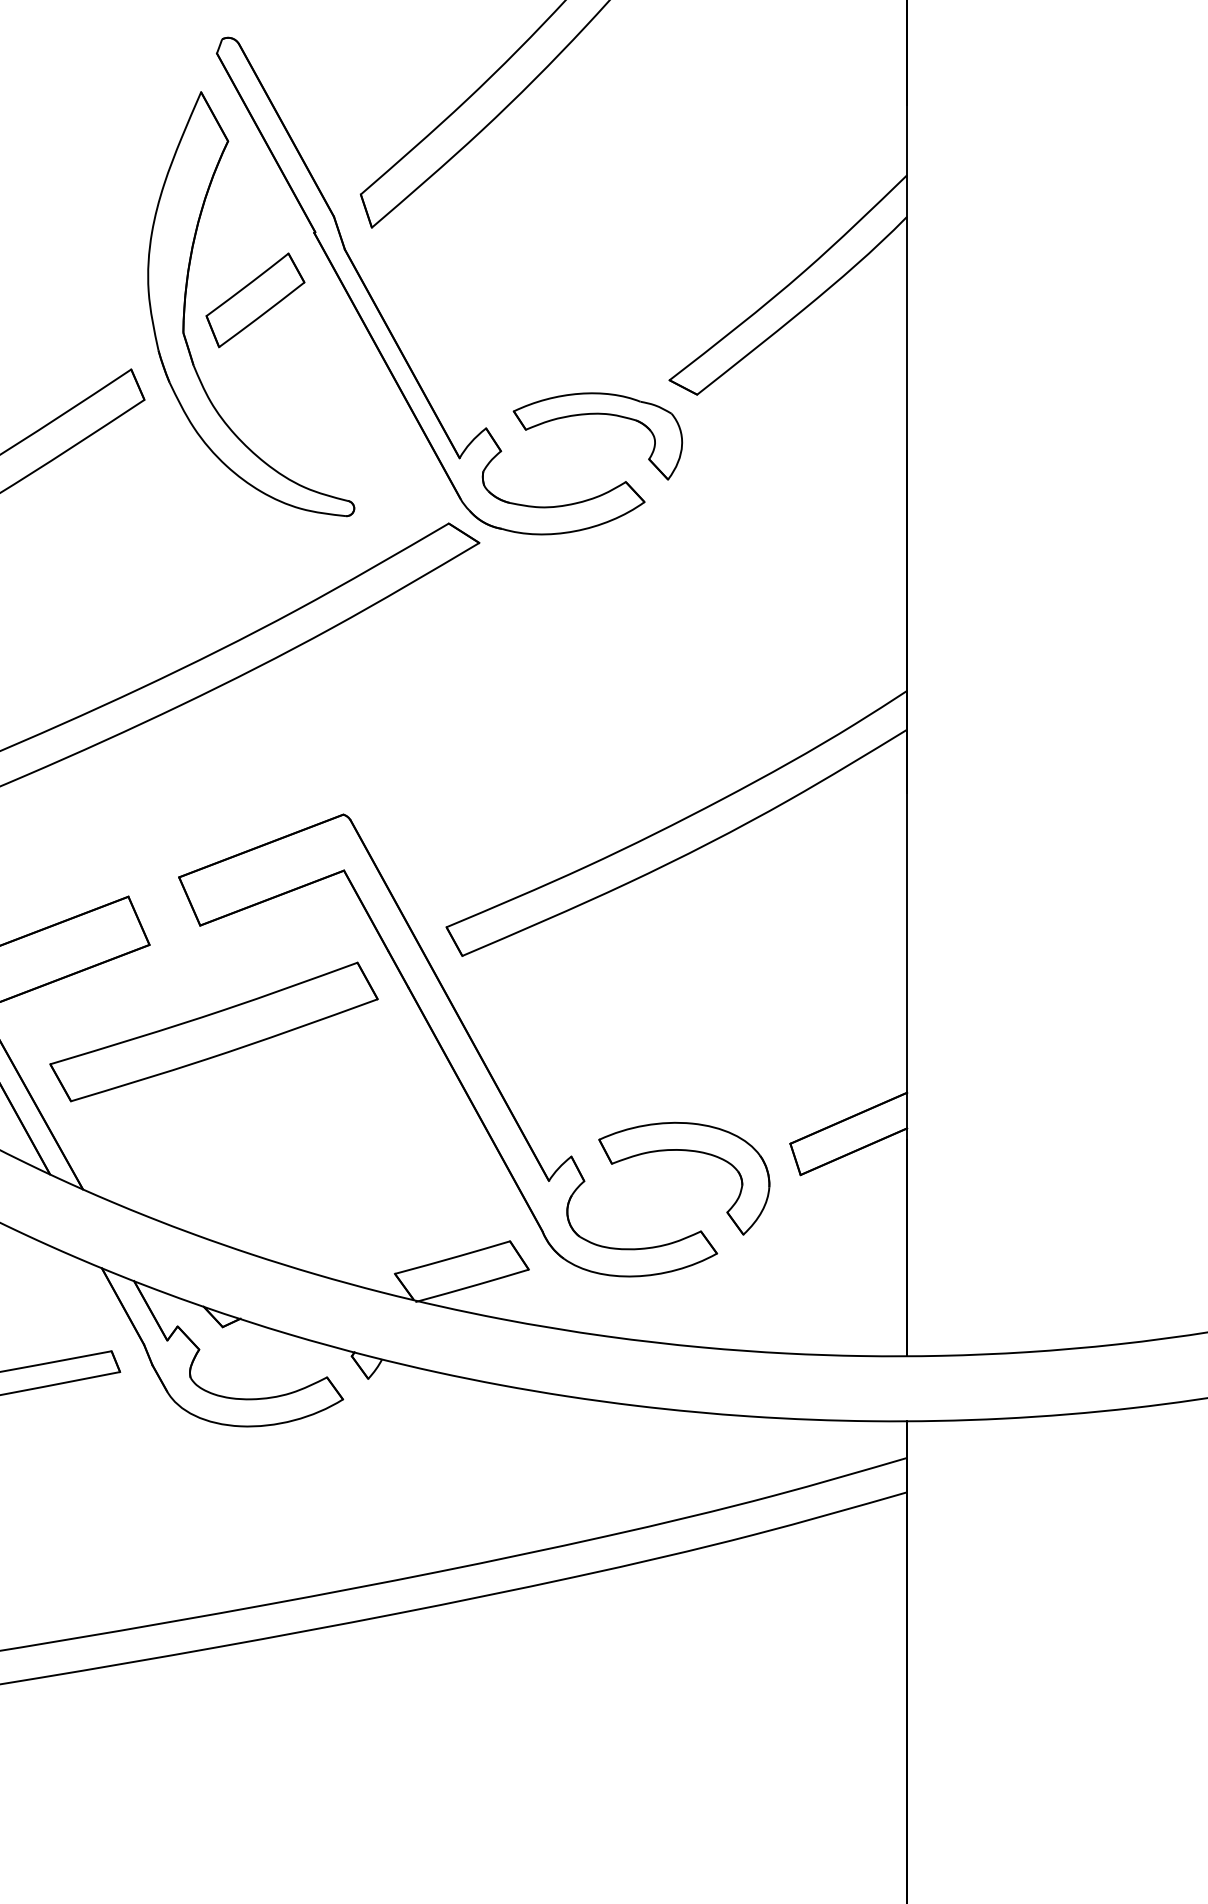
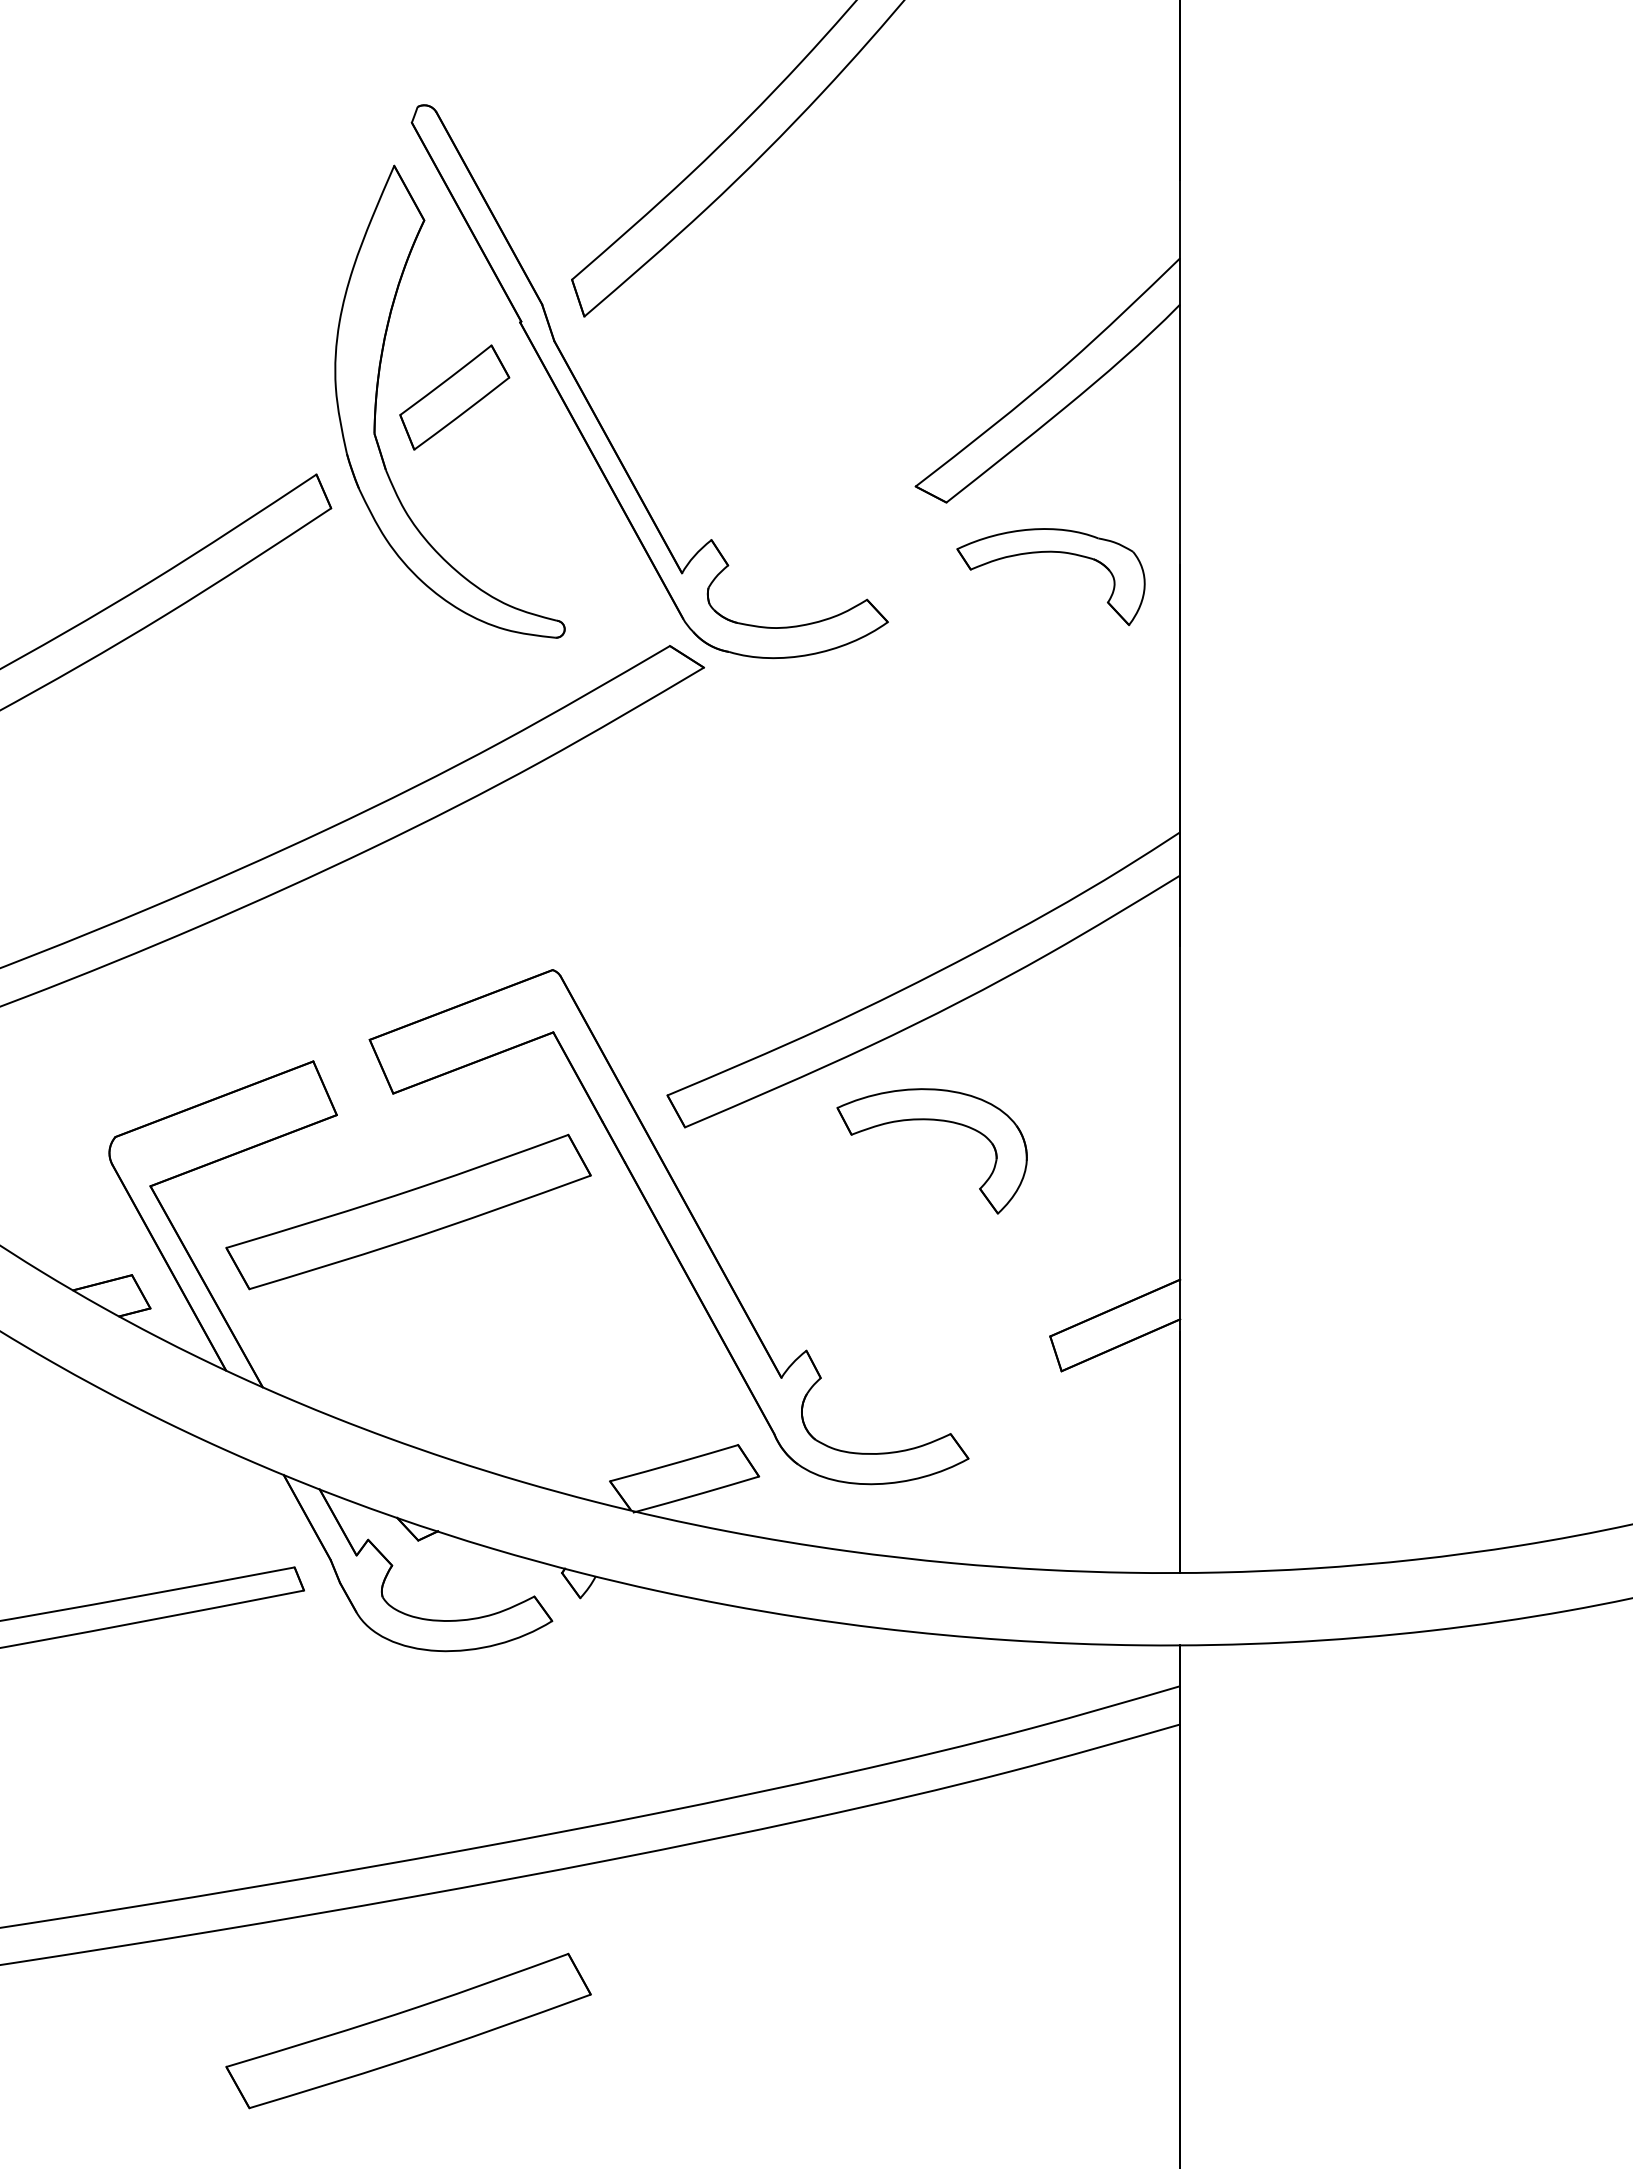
part: (597, 414) -> (1050, 552), moved
part: (690, 1151) -> (938, 1121), moved
part: (213, 1767) -> (408, 2030), added

